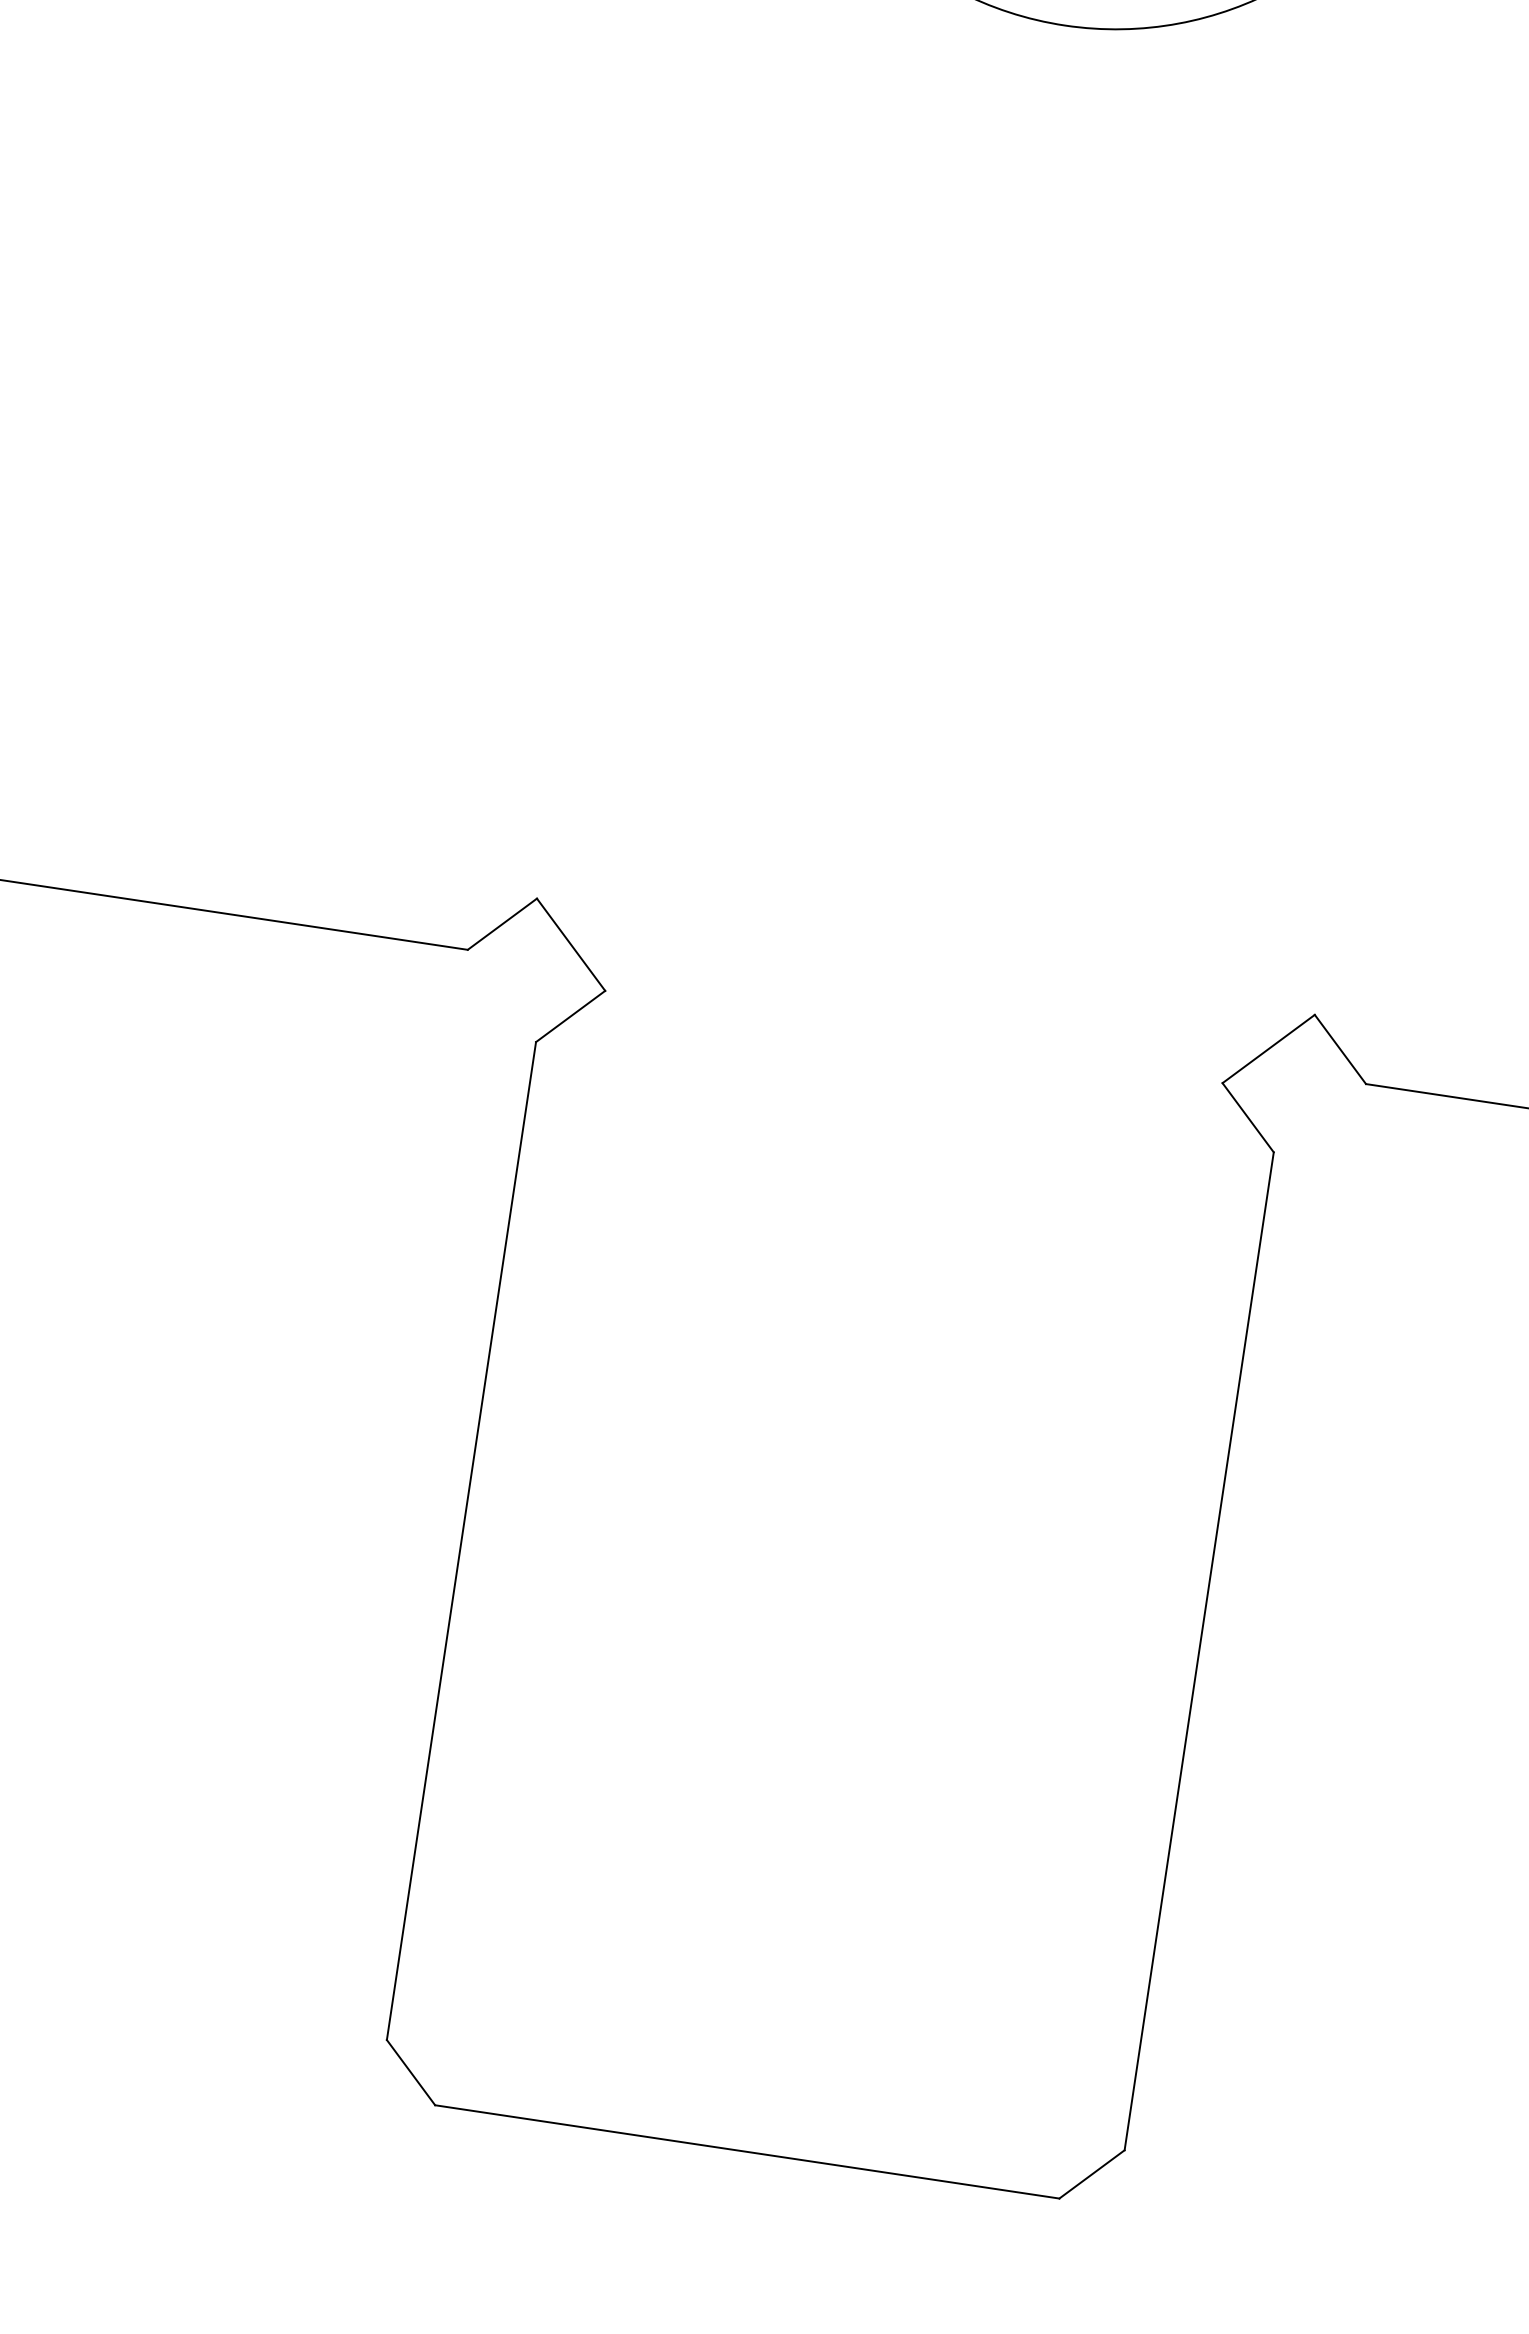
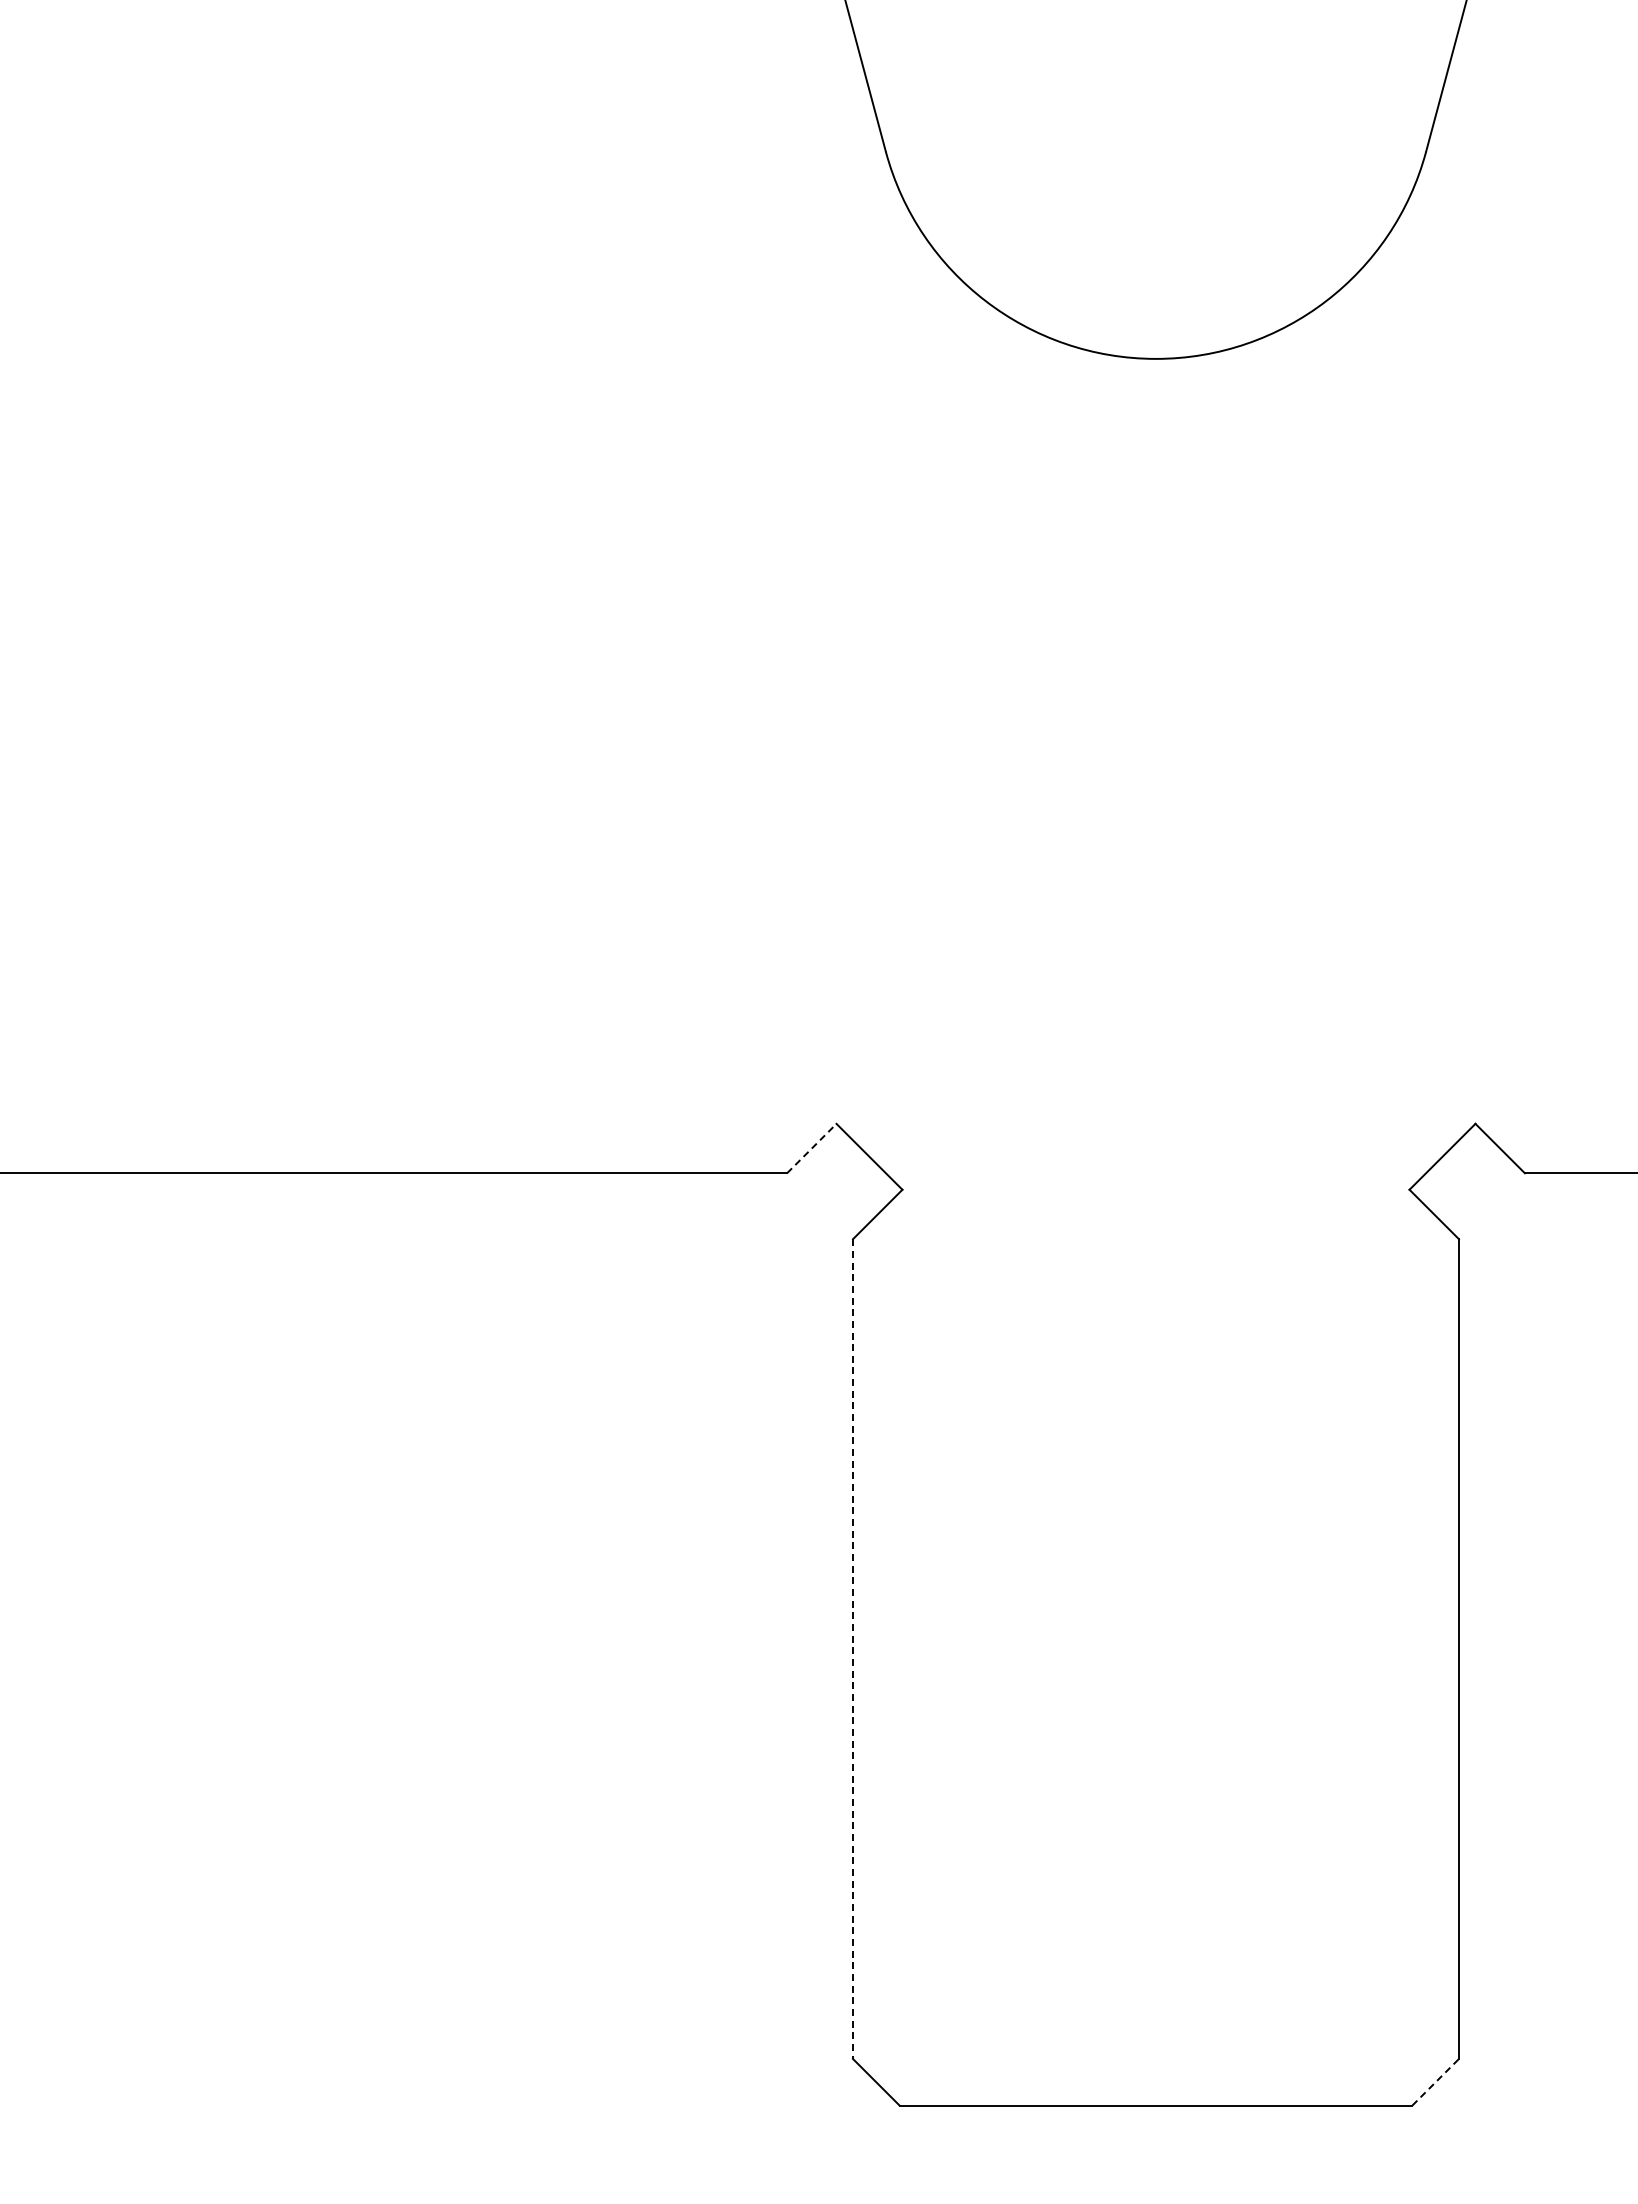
line: (502, 924) -> (811, 1148), solid -> dashed
line: (462, 1541) -> (853, 1649), solid -> dashed
line: (1091, 2174) -> (1435, 2082), solid -> dashed

